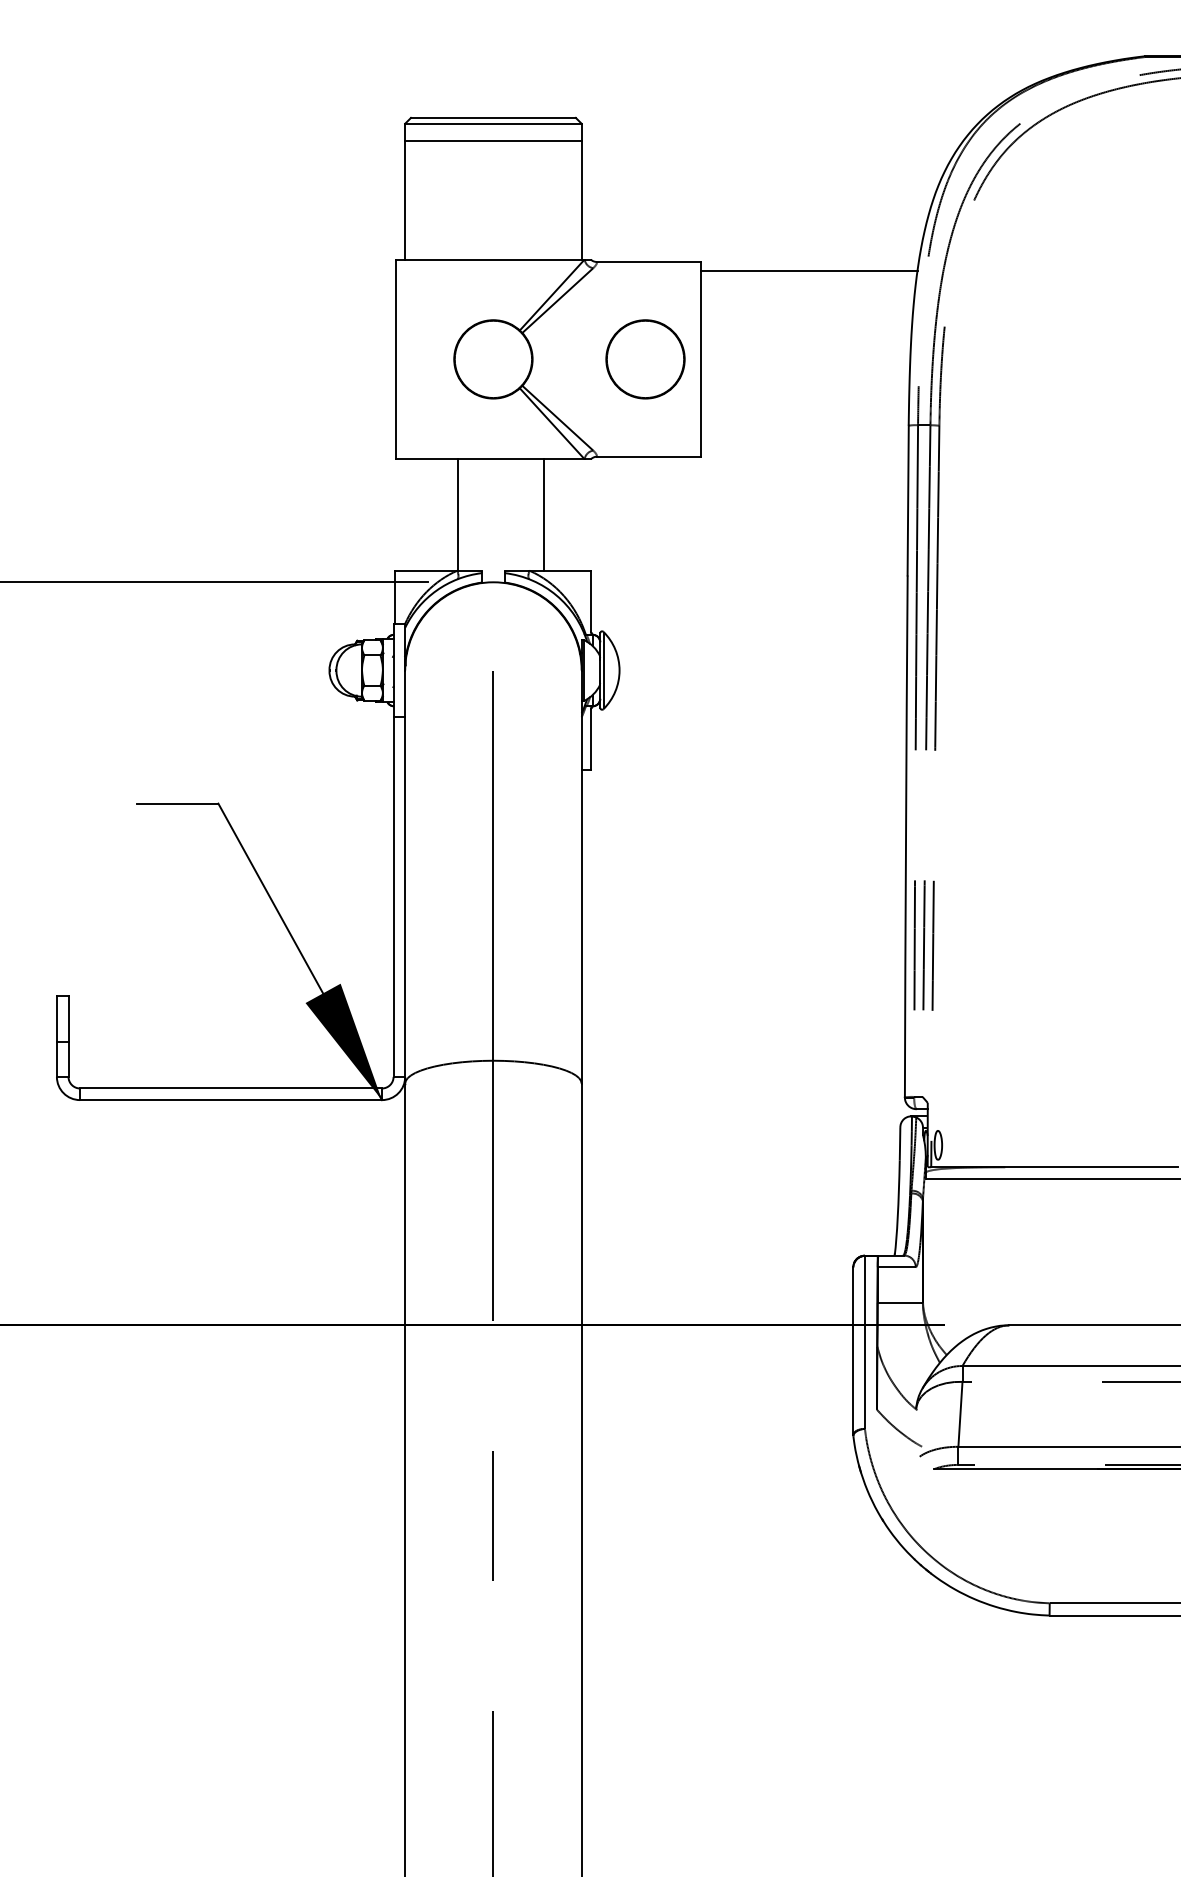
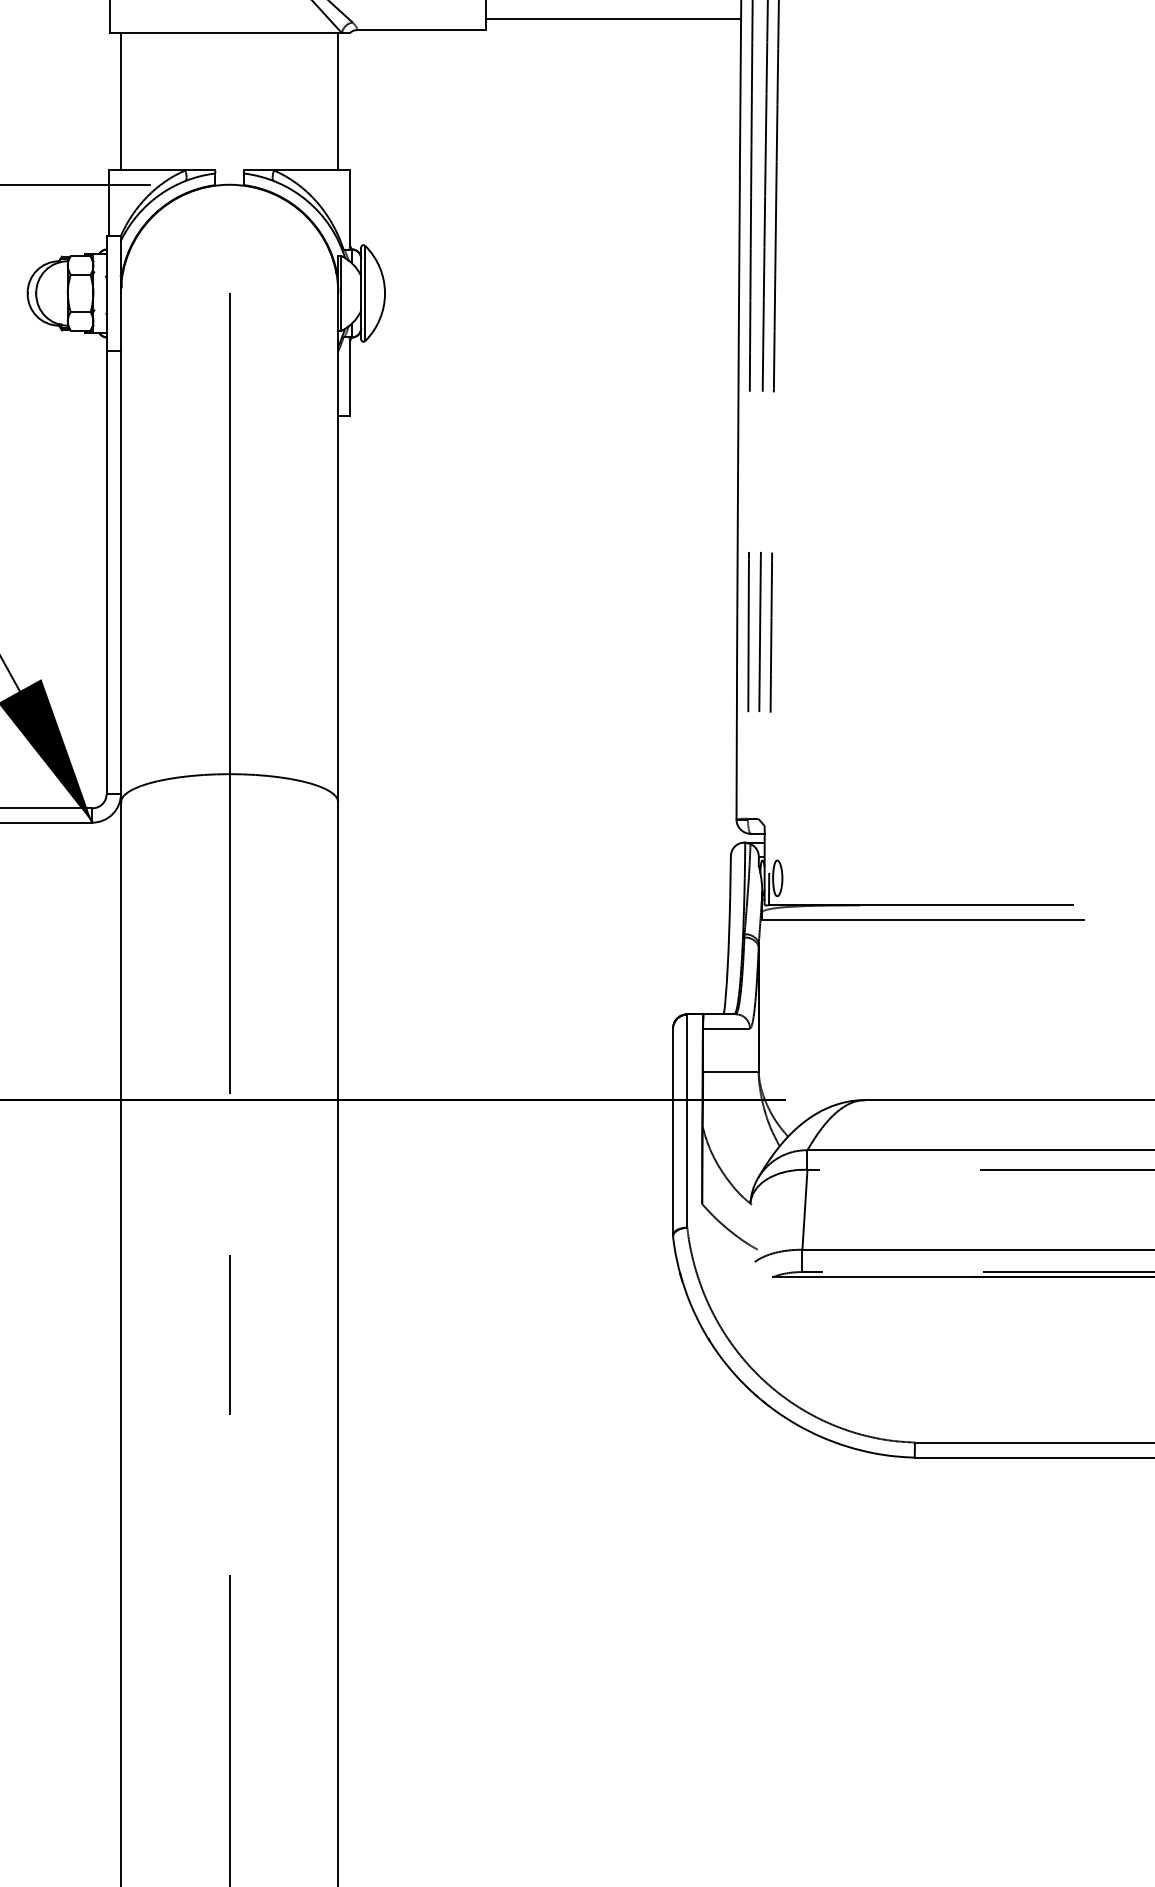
line: (804, 447) -> (612, 18), added
line: (458, 514) -> (121, 101), moved
line: (543, 514) -> (338, 101), moved

